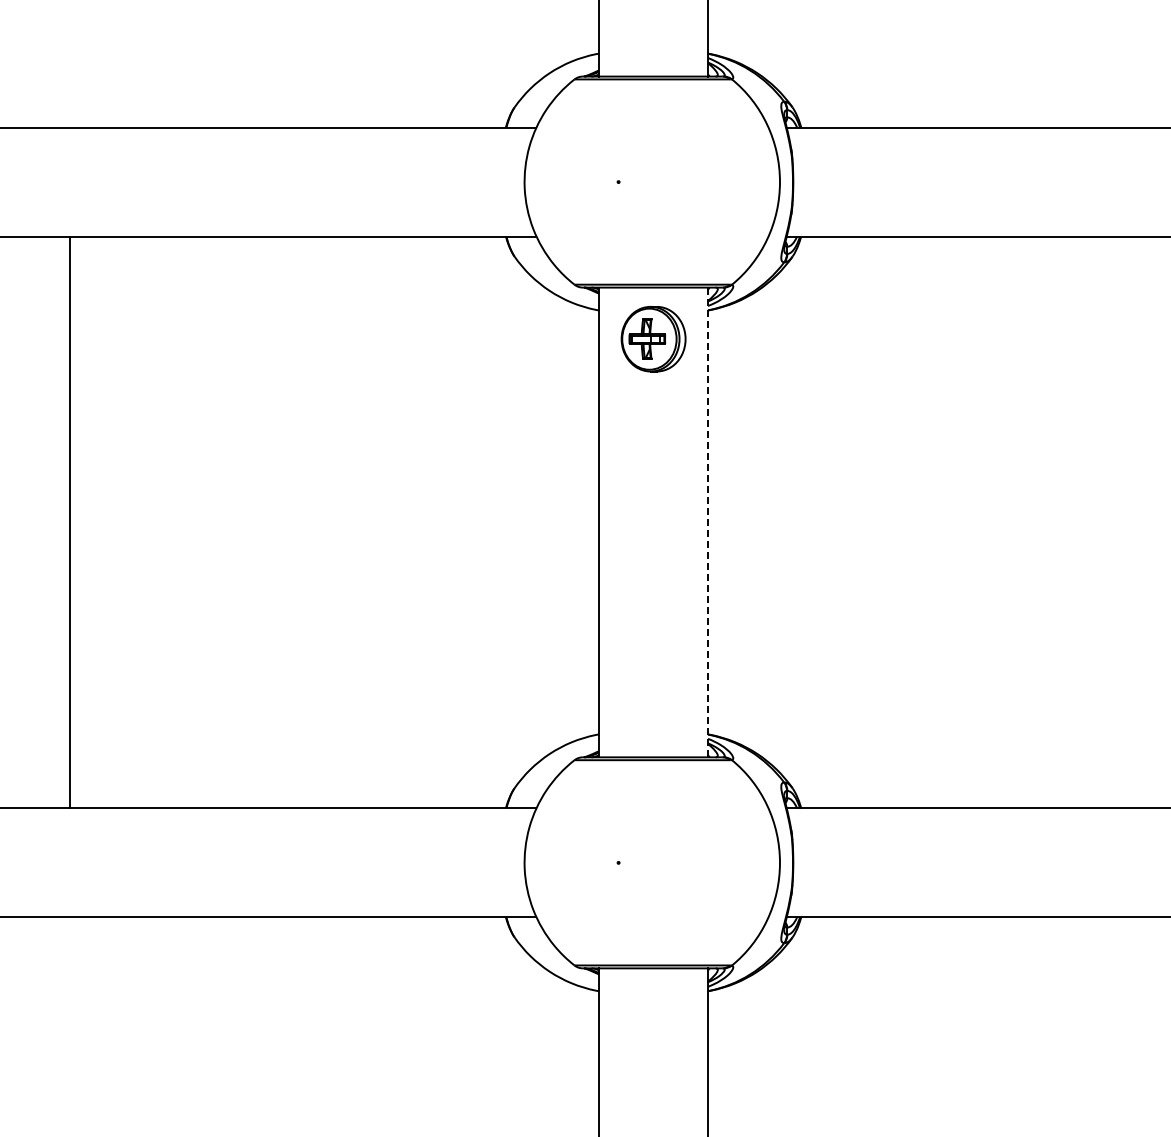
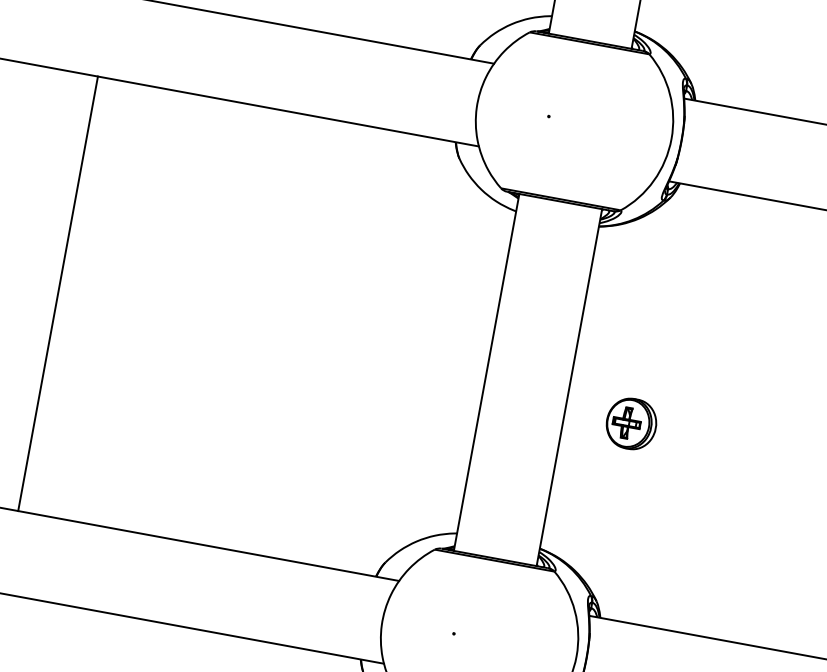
part: (653, 339) -> (631, 424), moved
line: (70, 522) -> (58, 293), moved
line: (708, 522) -> (569, 387), dashed -> solid

